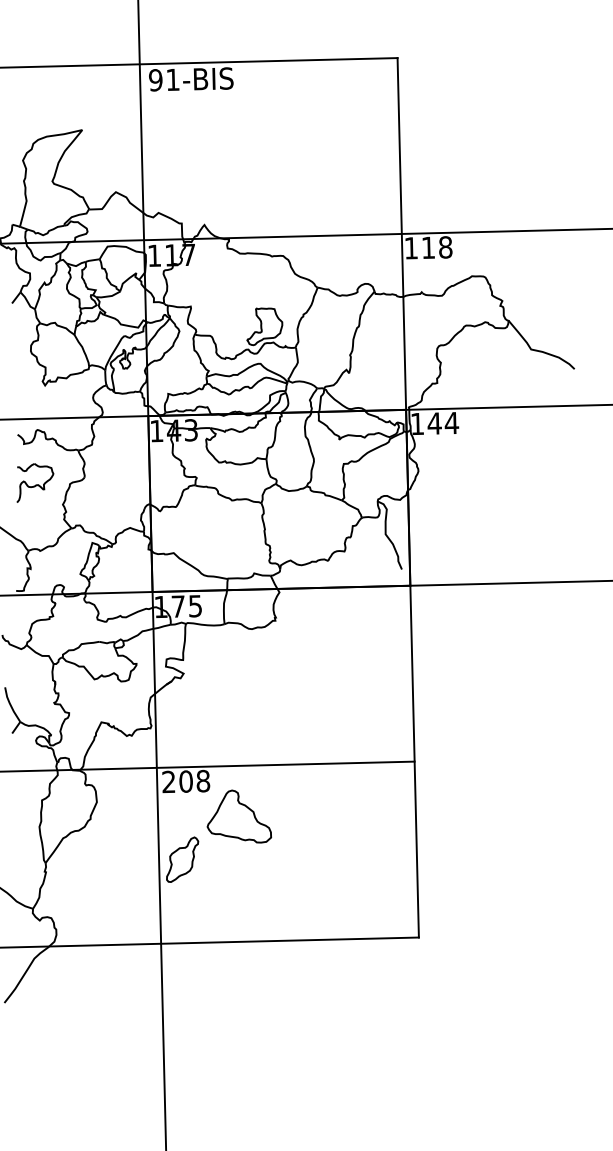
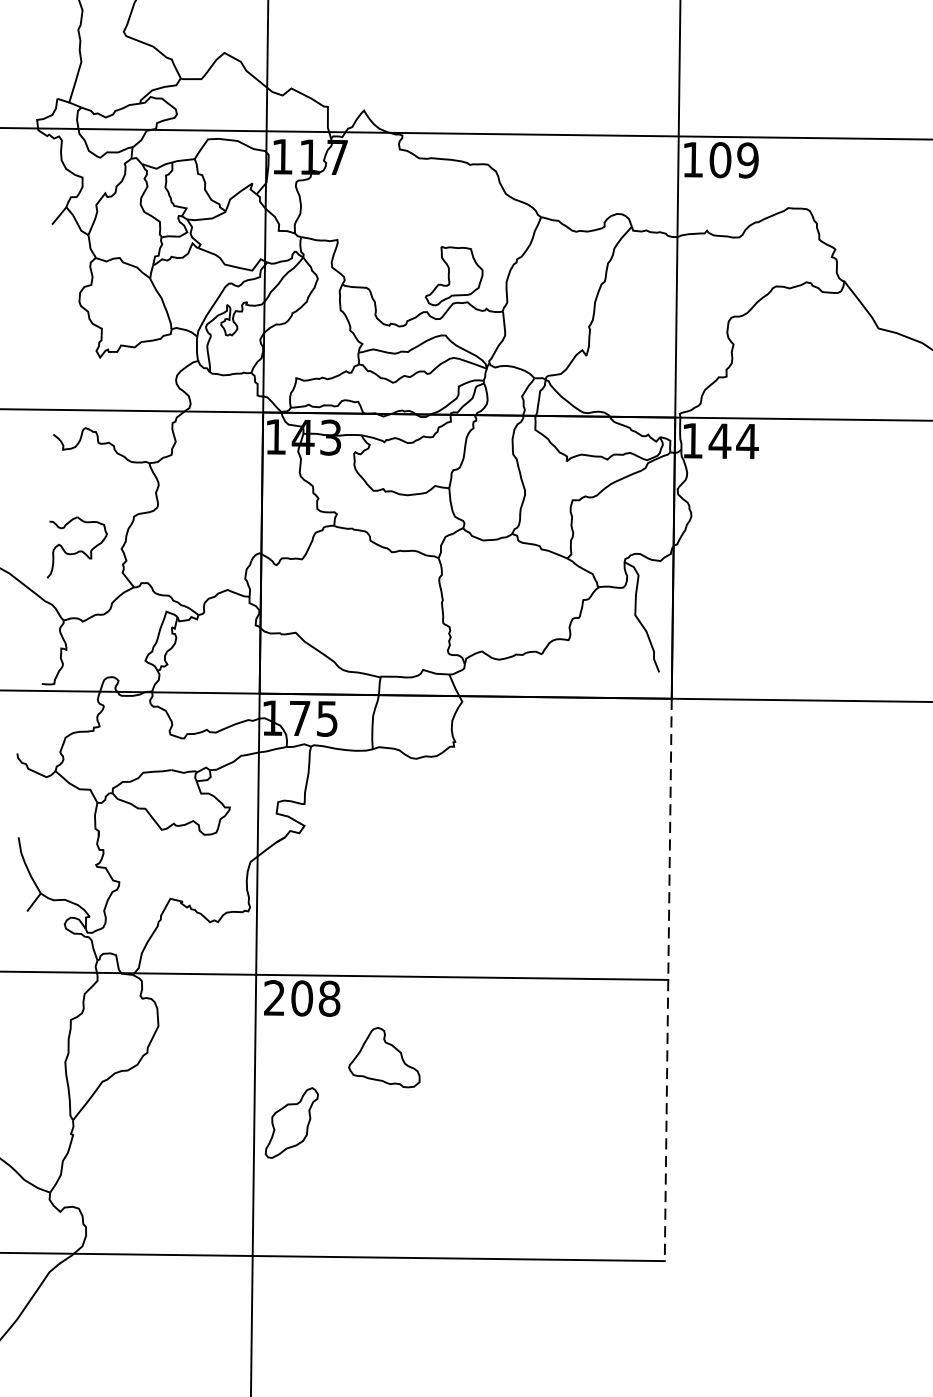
text: (436, 247) -> (733, 160), 118 -> 109
part: (35, 482) -> (77, 547), moved
line: (414, 761) -> (668, 979), solid -> dashed
part: (238, 816) -> (383, 1057), size x0.7

